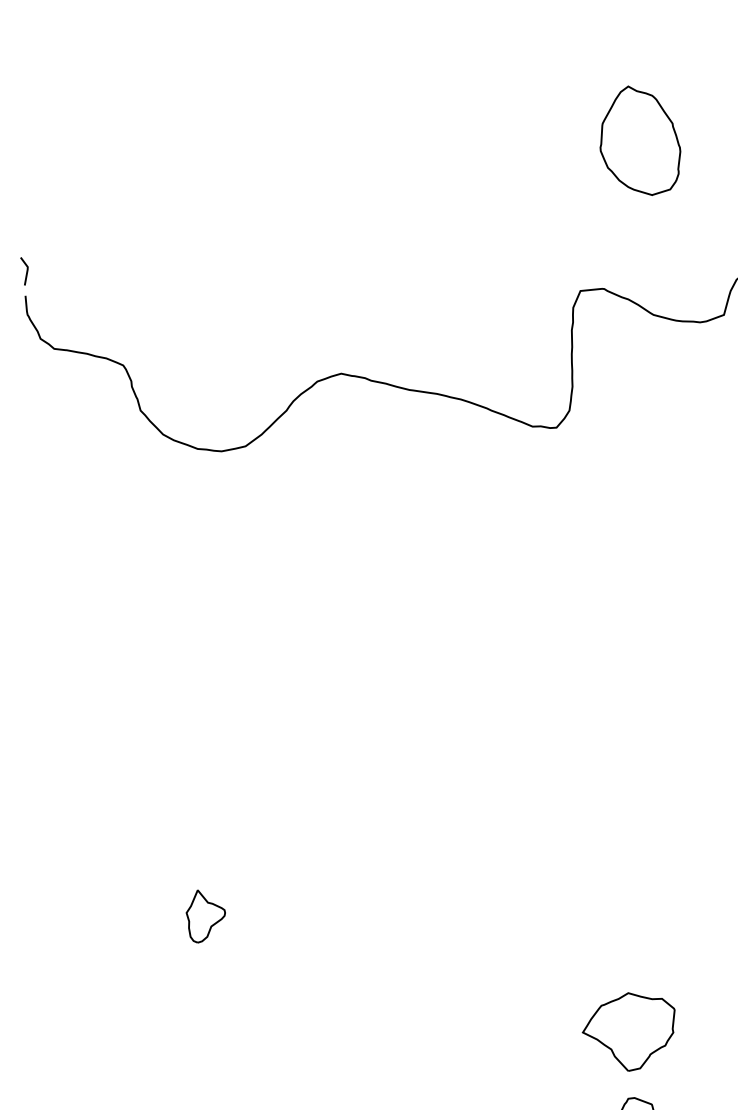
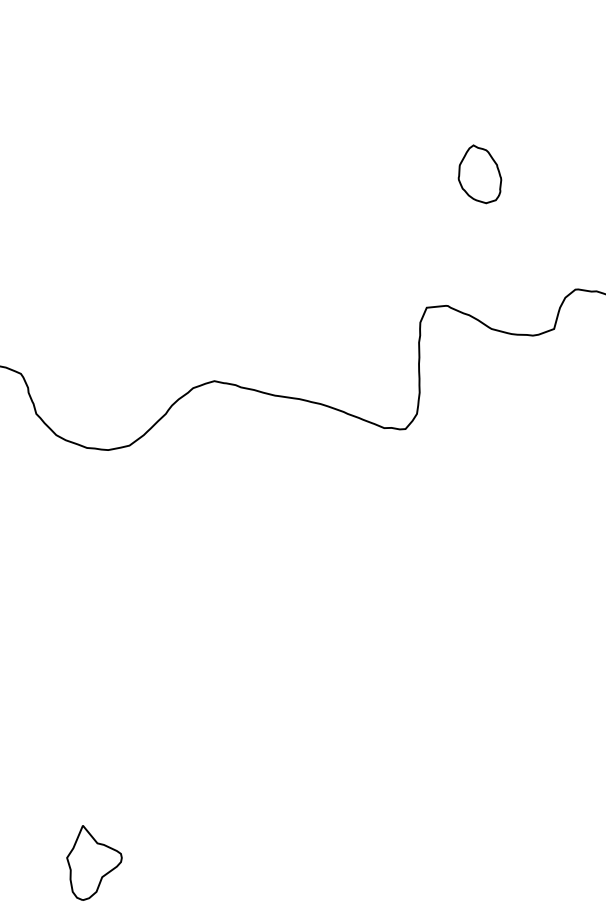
part: (640, 140) -> (480, 174), size x0.6
part: (205, 916) -> (93, 862), size x1.6

